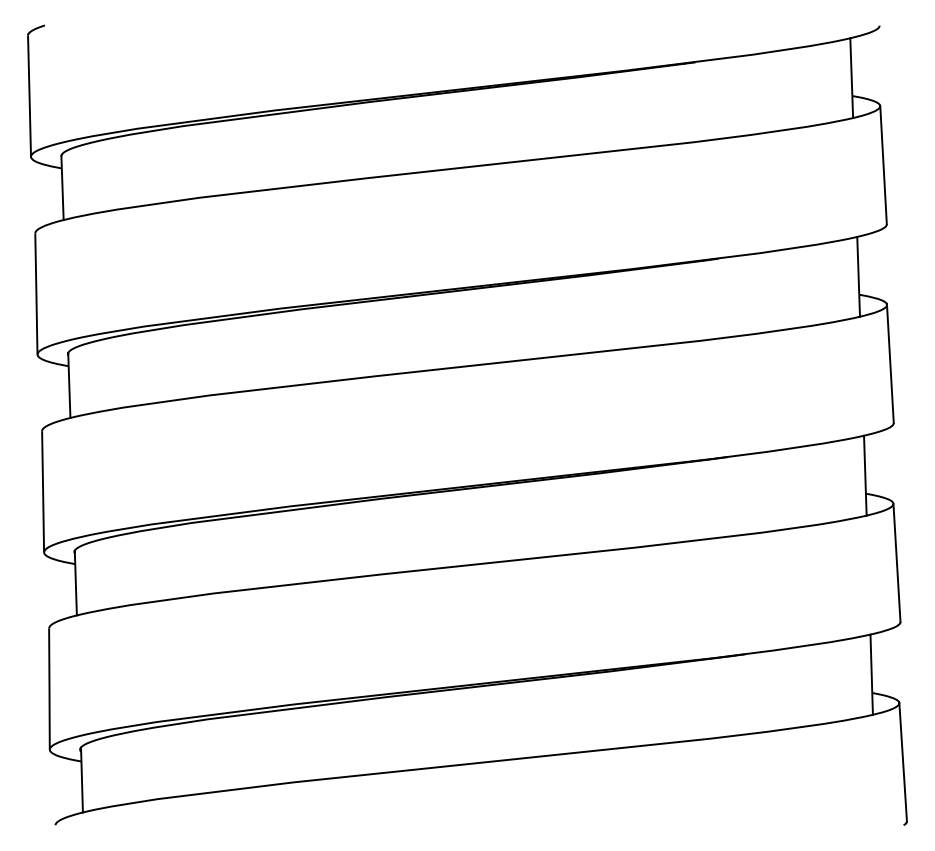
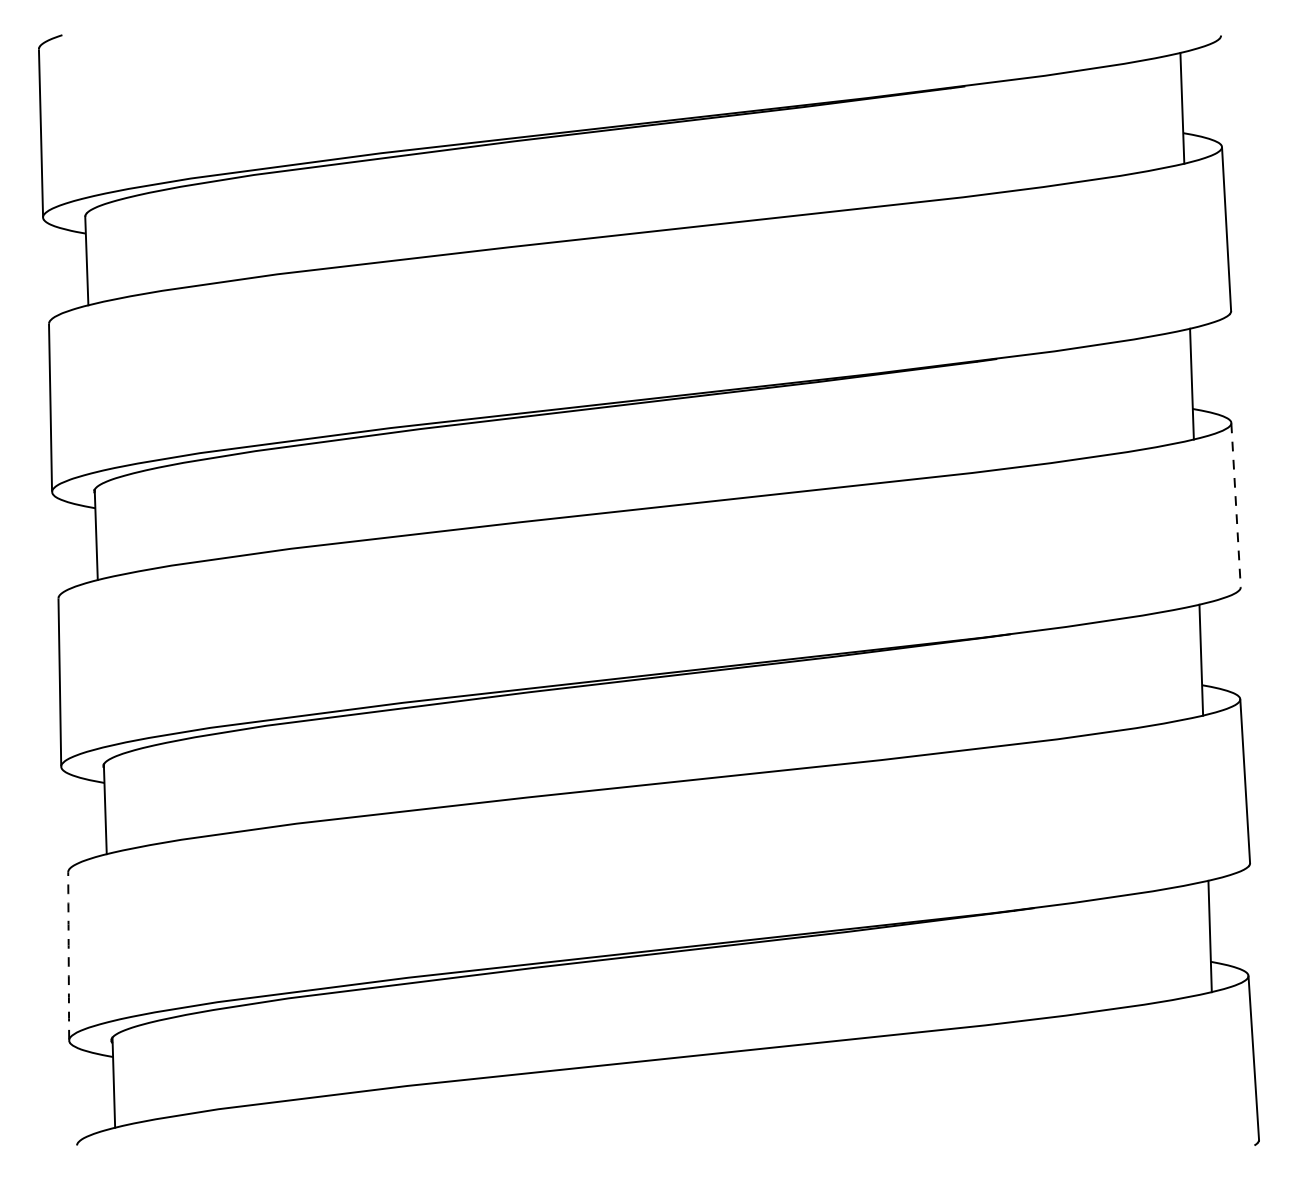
line: (890, 364) -> (1236, 505), solid -> dashed
arc: (49, 688) -> (68, 955), solid -> dashed

